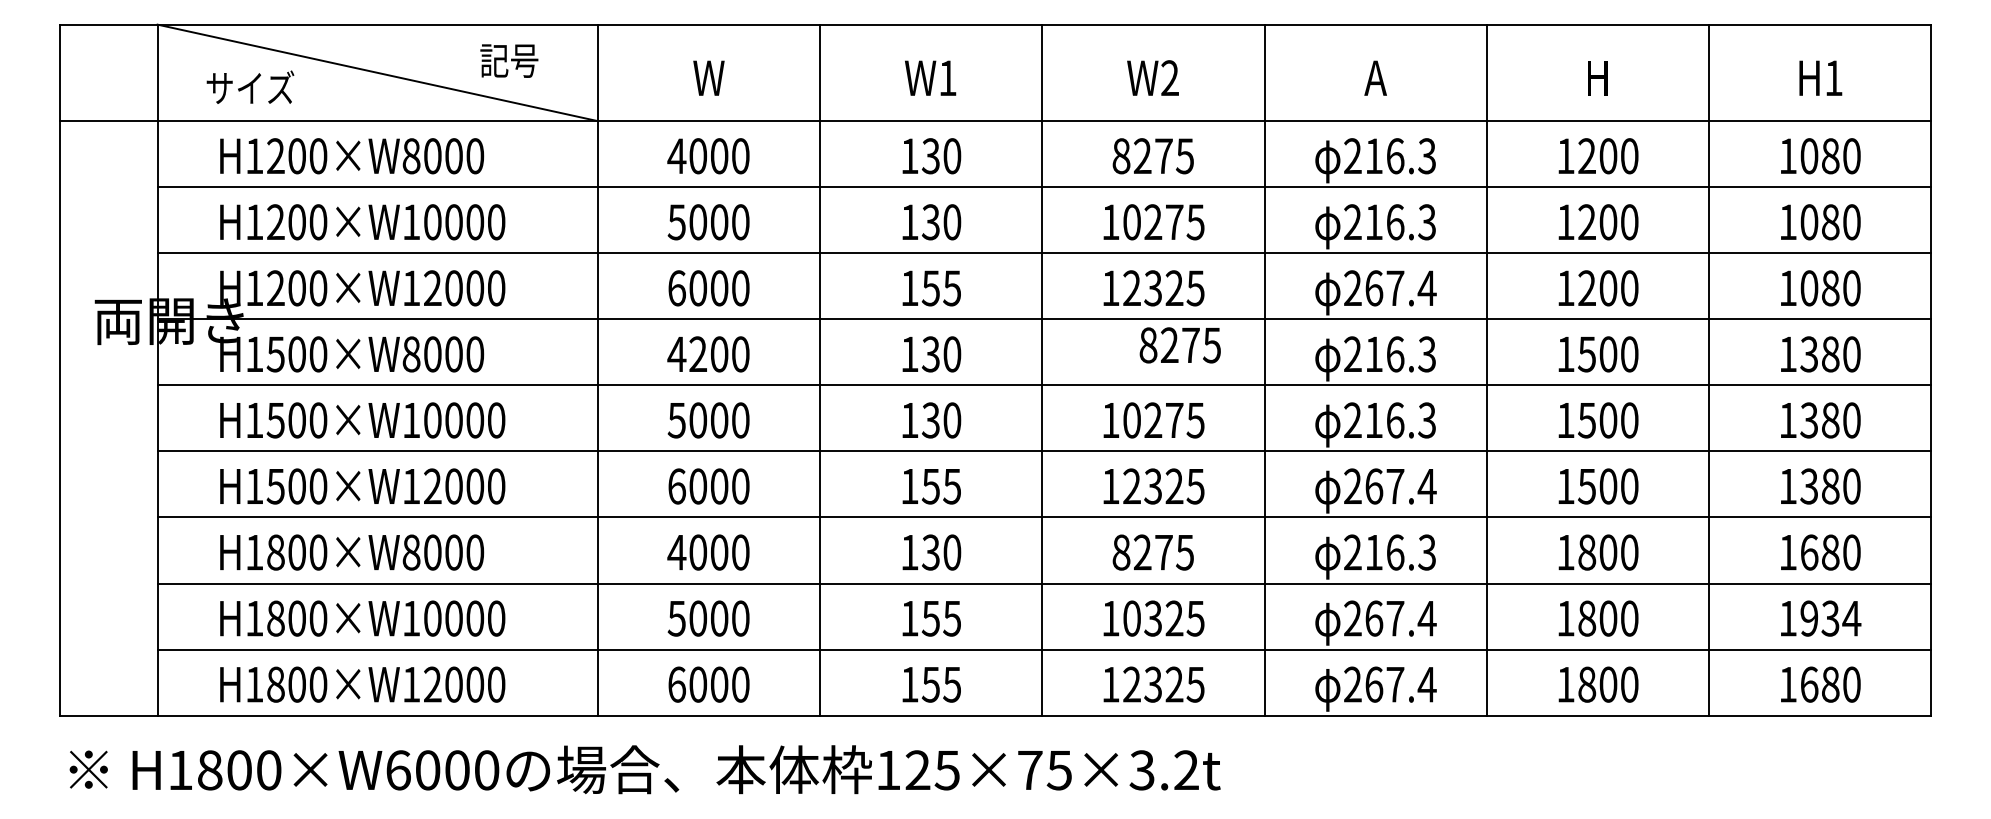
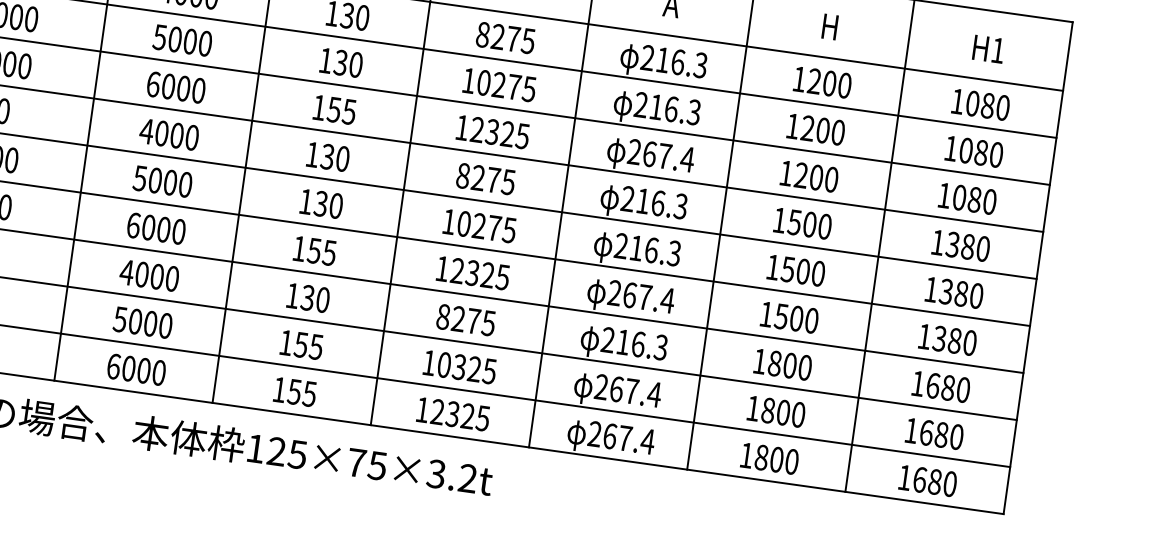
text: (1179, 345) -> (485, 179), moved
text: (698, 354) -> (162, 133), 4200 -> 4000
text: (1830, 618) -> (941, 434), 1934 -> 1680

